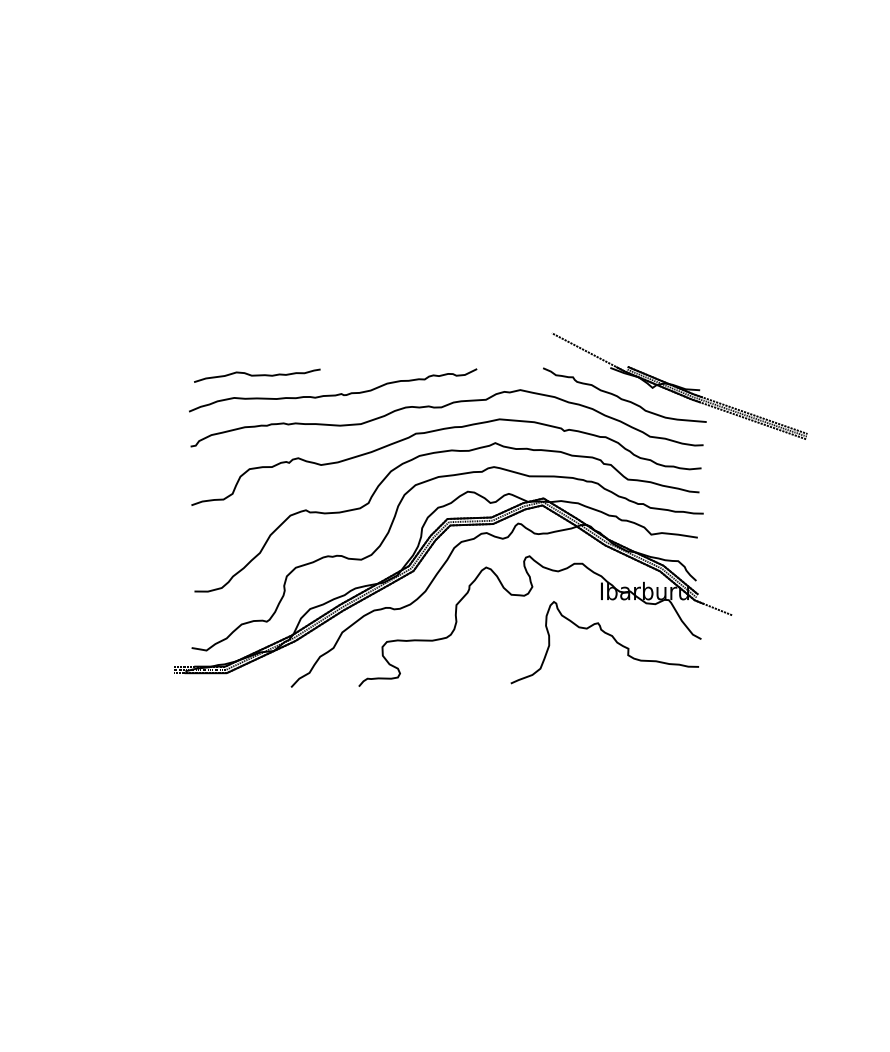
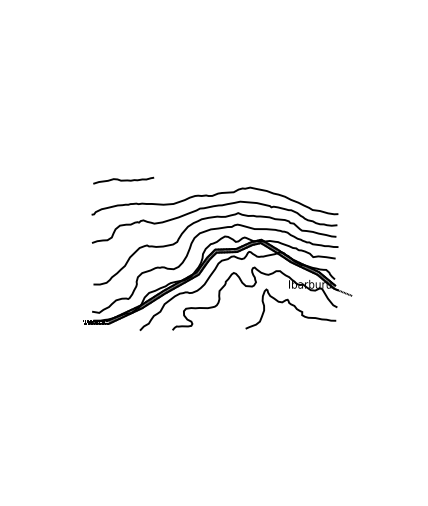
part: (674, 385) -> (324, 185), removed
curve: (331, 394) -> (159, 189), removed

